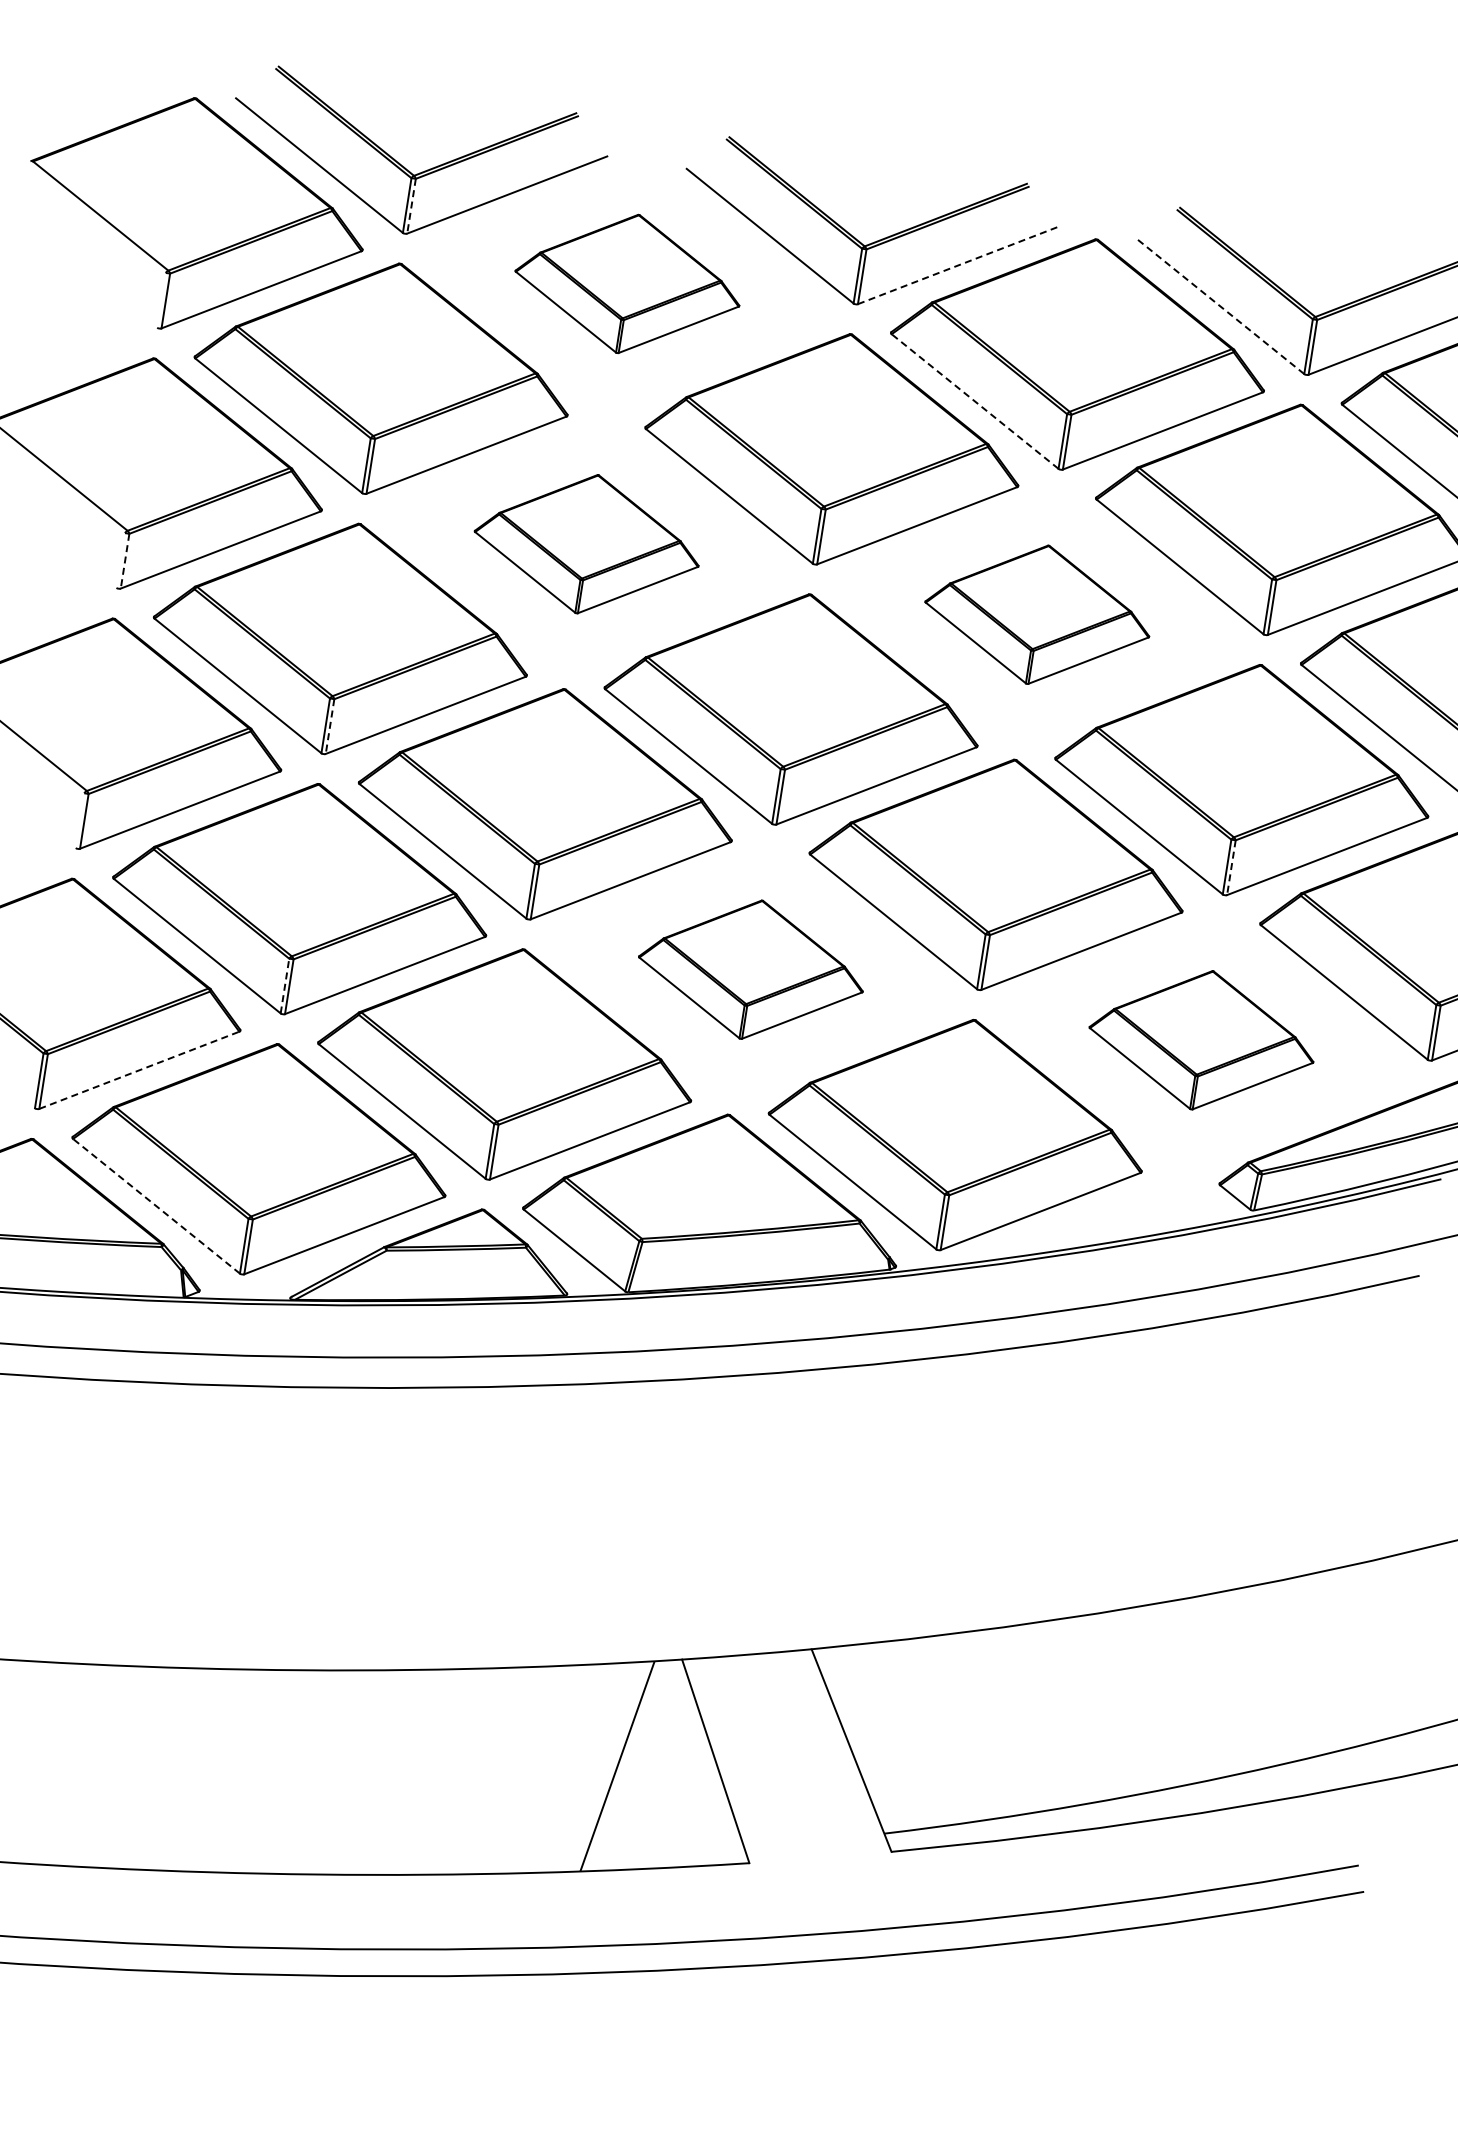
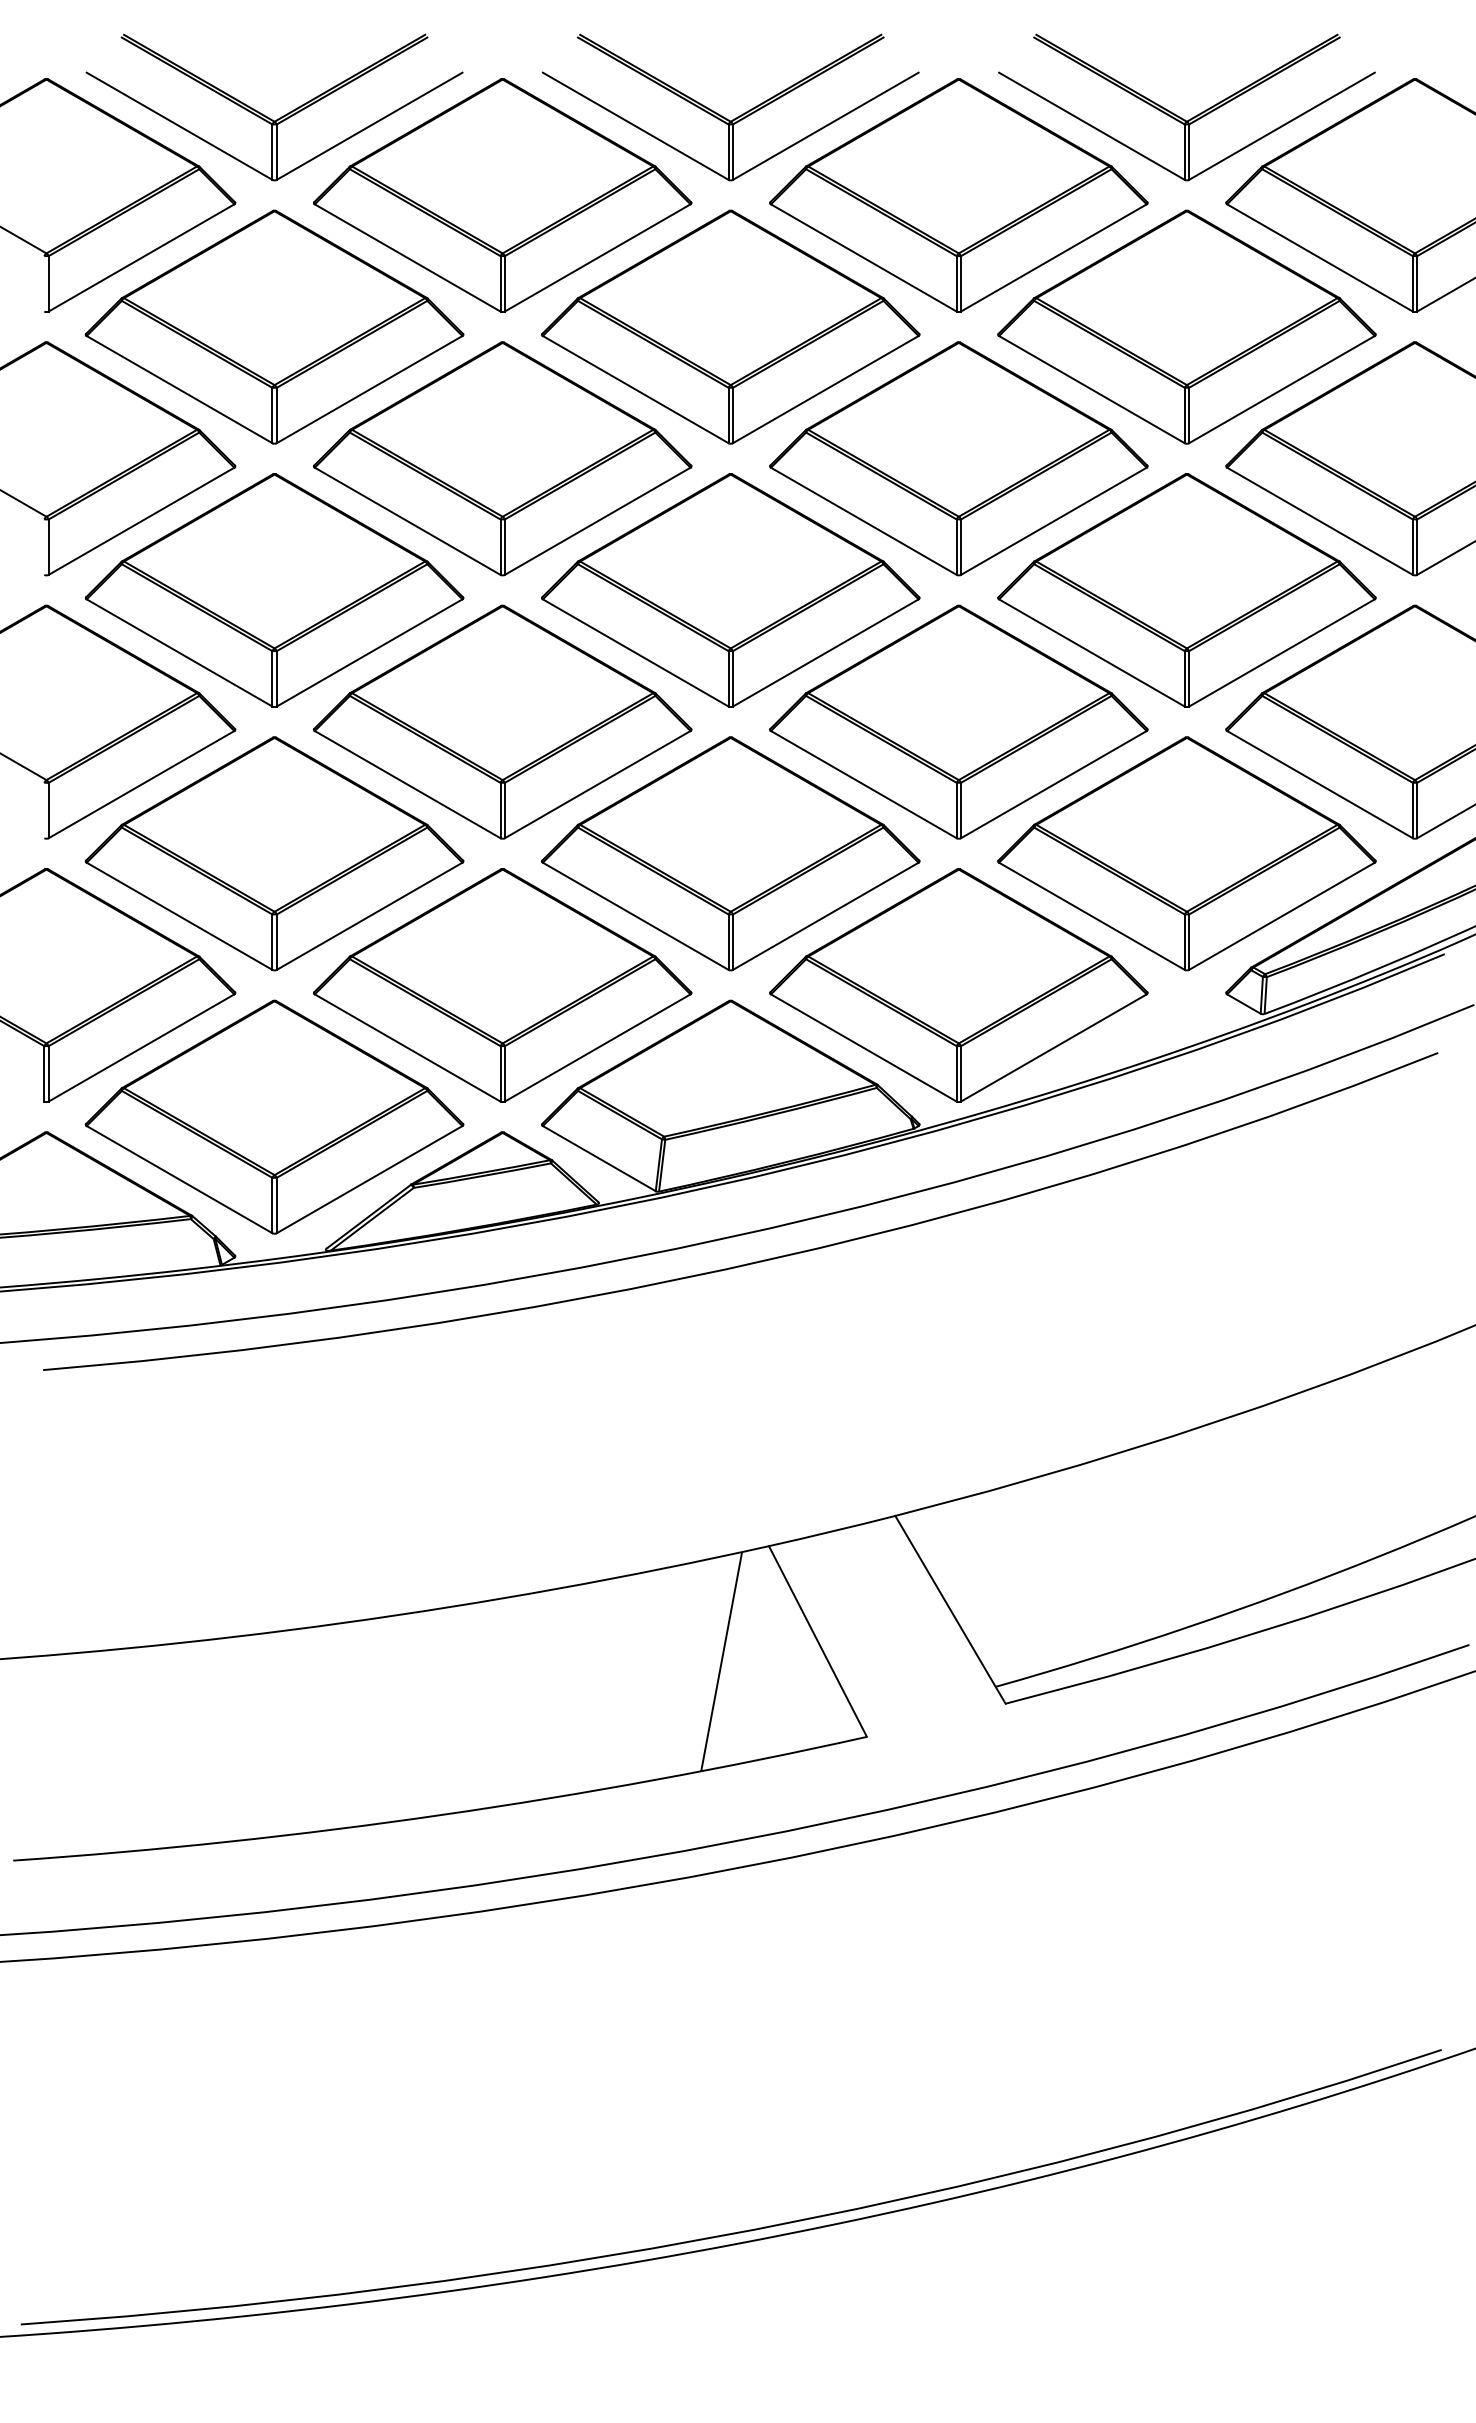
line: (411, 206) -> (276, 152), dashed -> solid
line: (958, 265) -> (826, 126), dashed -> solid
part: (627, 283) -> (502, 195), size x1.67
line: (1220, 306) -> (1091, 126), dashed -> solid
line: (974, 401) -> (863, 257), dashed -> solid
part: (587, 543) -> (502, 458), size x1.67
line: (124, 561) -> (48, 547), dashed -> solid
part: (1037, 614) -> (958, 458), size x1.67
line: (329, 726) -> (276, 678), dashed -> solid
line: (1231, 867) -> (1189, 678), dashed -> solid
part: (751, 969) -> (730, 853), size x1.67
line: (285, 986) -> (272, 942), dashed -> solid
part: (1201, 1039) -> (1186, 853), size x1.67
line: (139, 1069) -> (141, 1047), dashed -> solid
line: (156, 1206) -> (179, 1179), dashed -> solid

